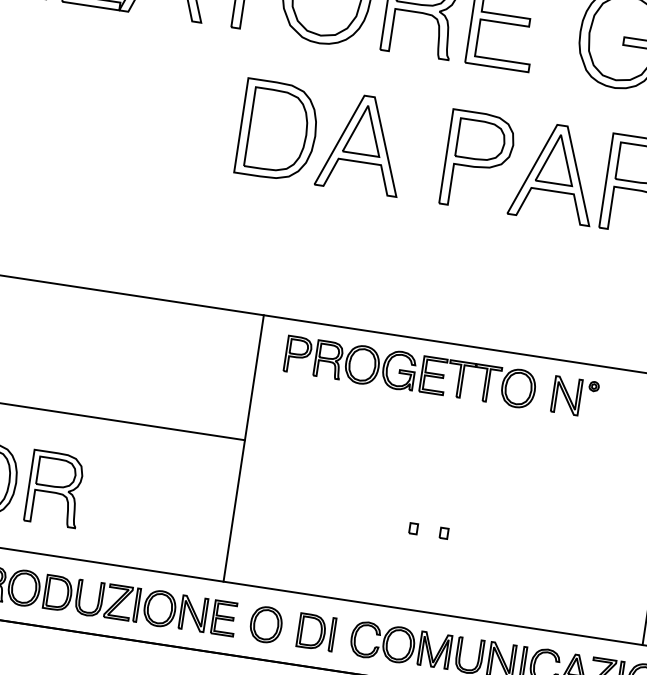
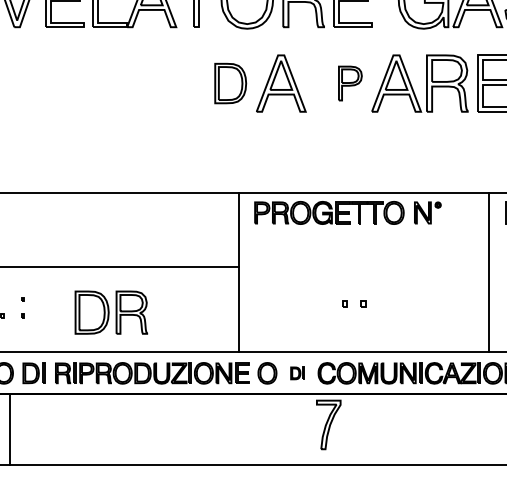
part: (277, 130) -> (230, 83), size x0.7
part: (478, 161) -> (350, 83), size x0.6
part: (316, 632) -> (297, 373), size x0.6

